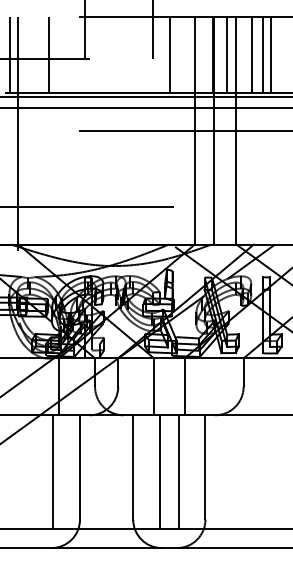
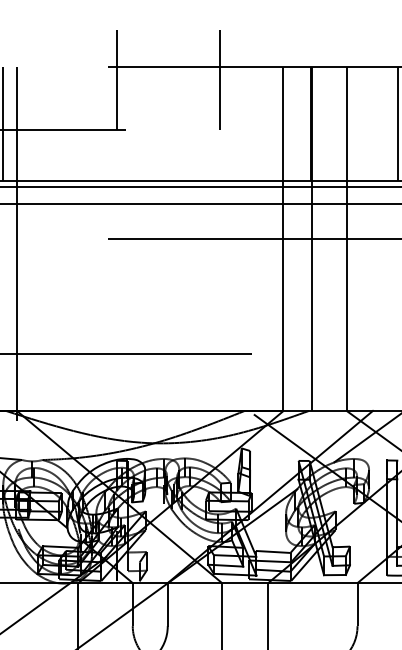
line: (49, 54) -> (63, 123), removed
line: (169, 54) -> (245, 123), removed
line: (227, 54) -> (333, 123), removed
line: (251, 54) -> (369, 123), removed
line: (263, 54) -> (387, 123), removed

